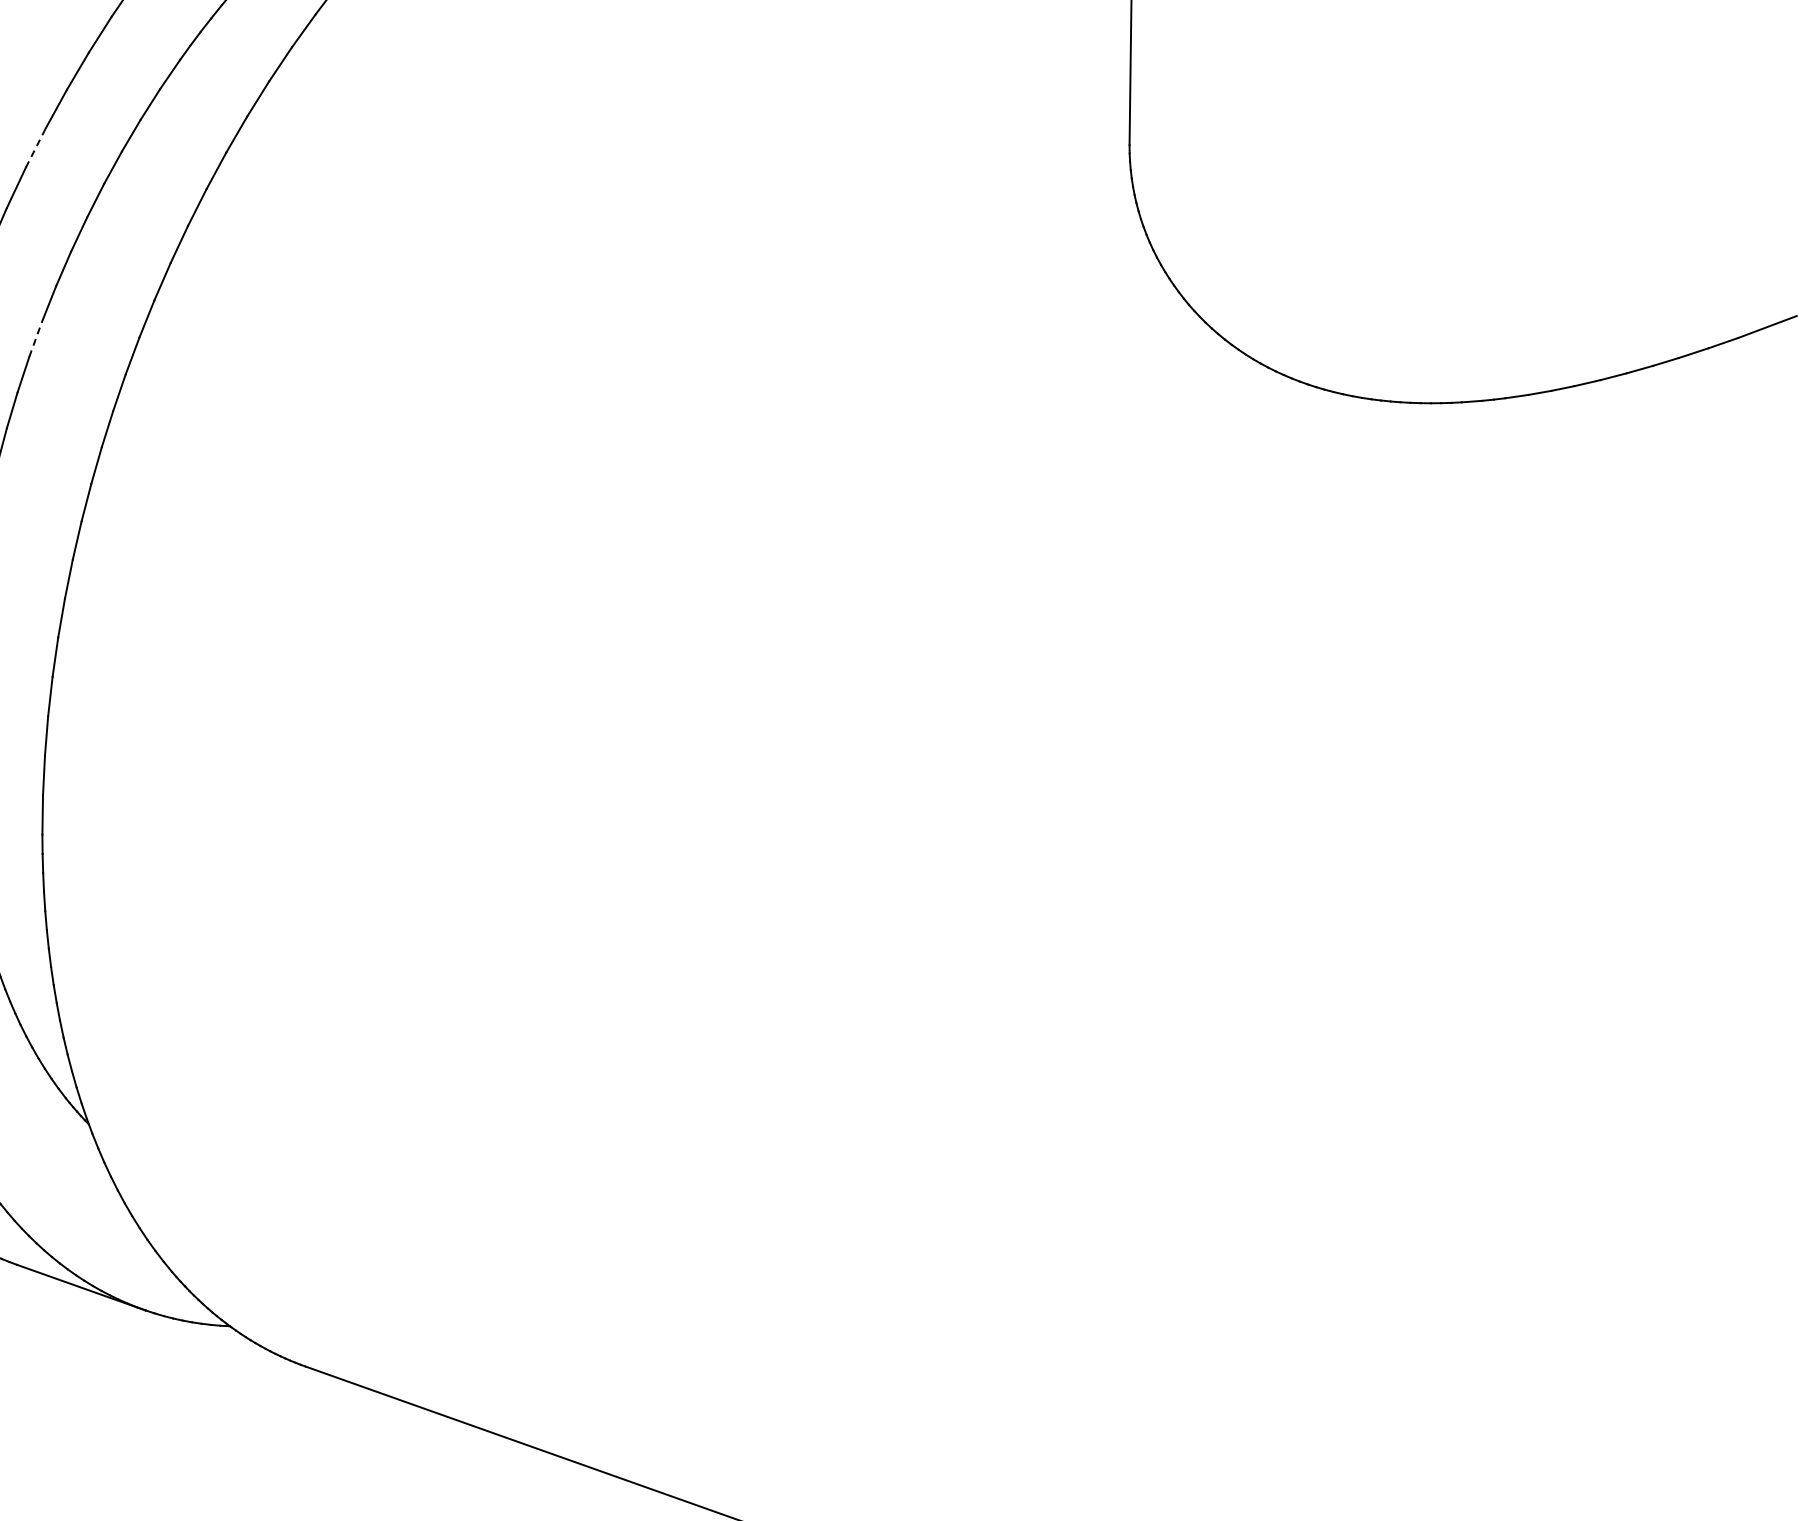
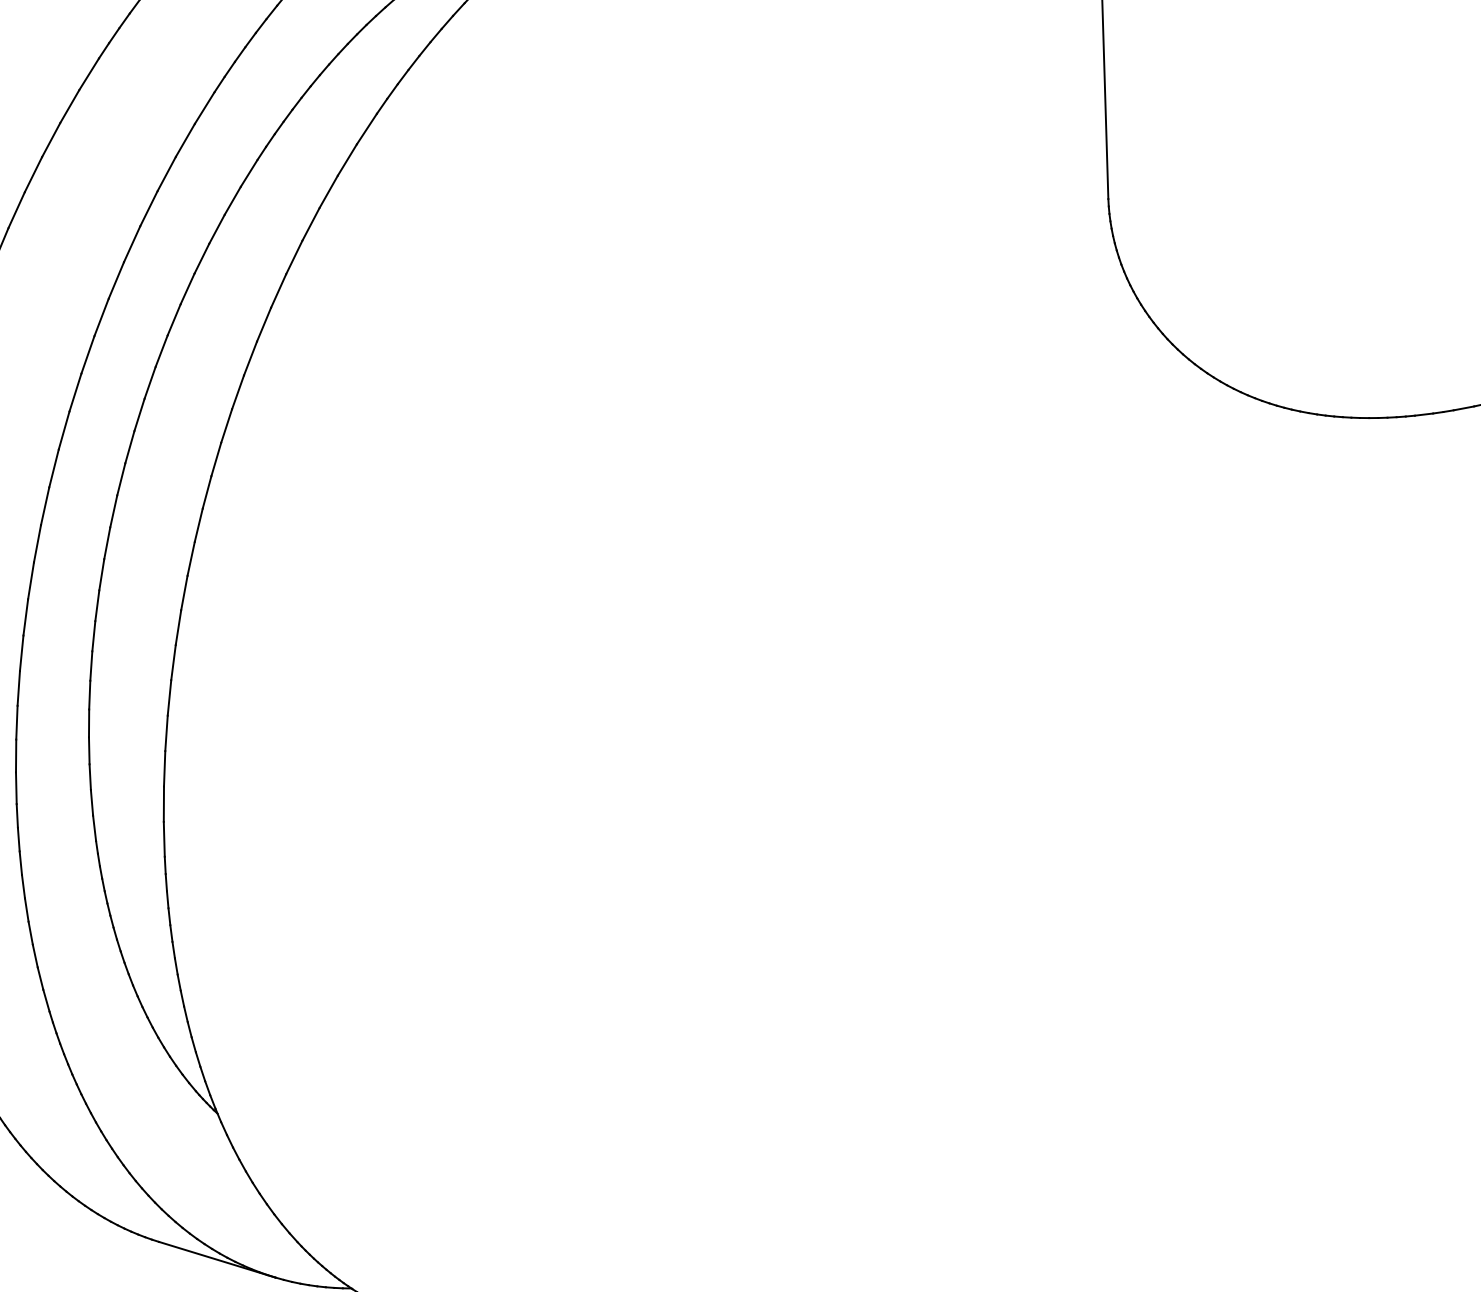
line: (36, 147) -> (132, 243), dashed -> solid
line: (35, 339) -> (139, 415), dashed -> solid

